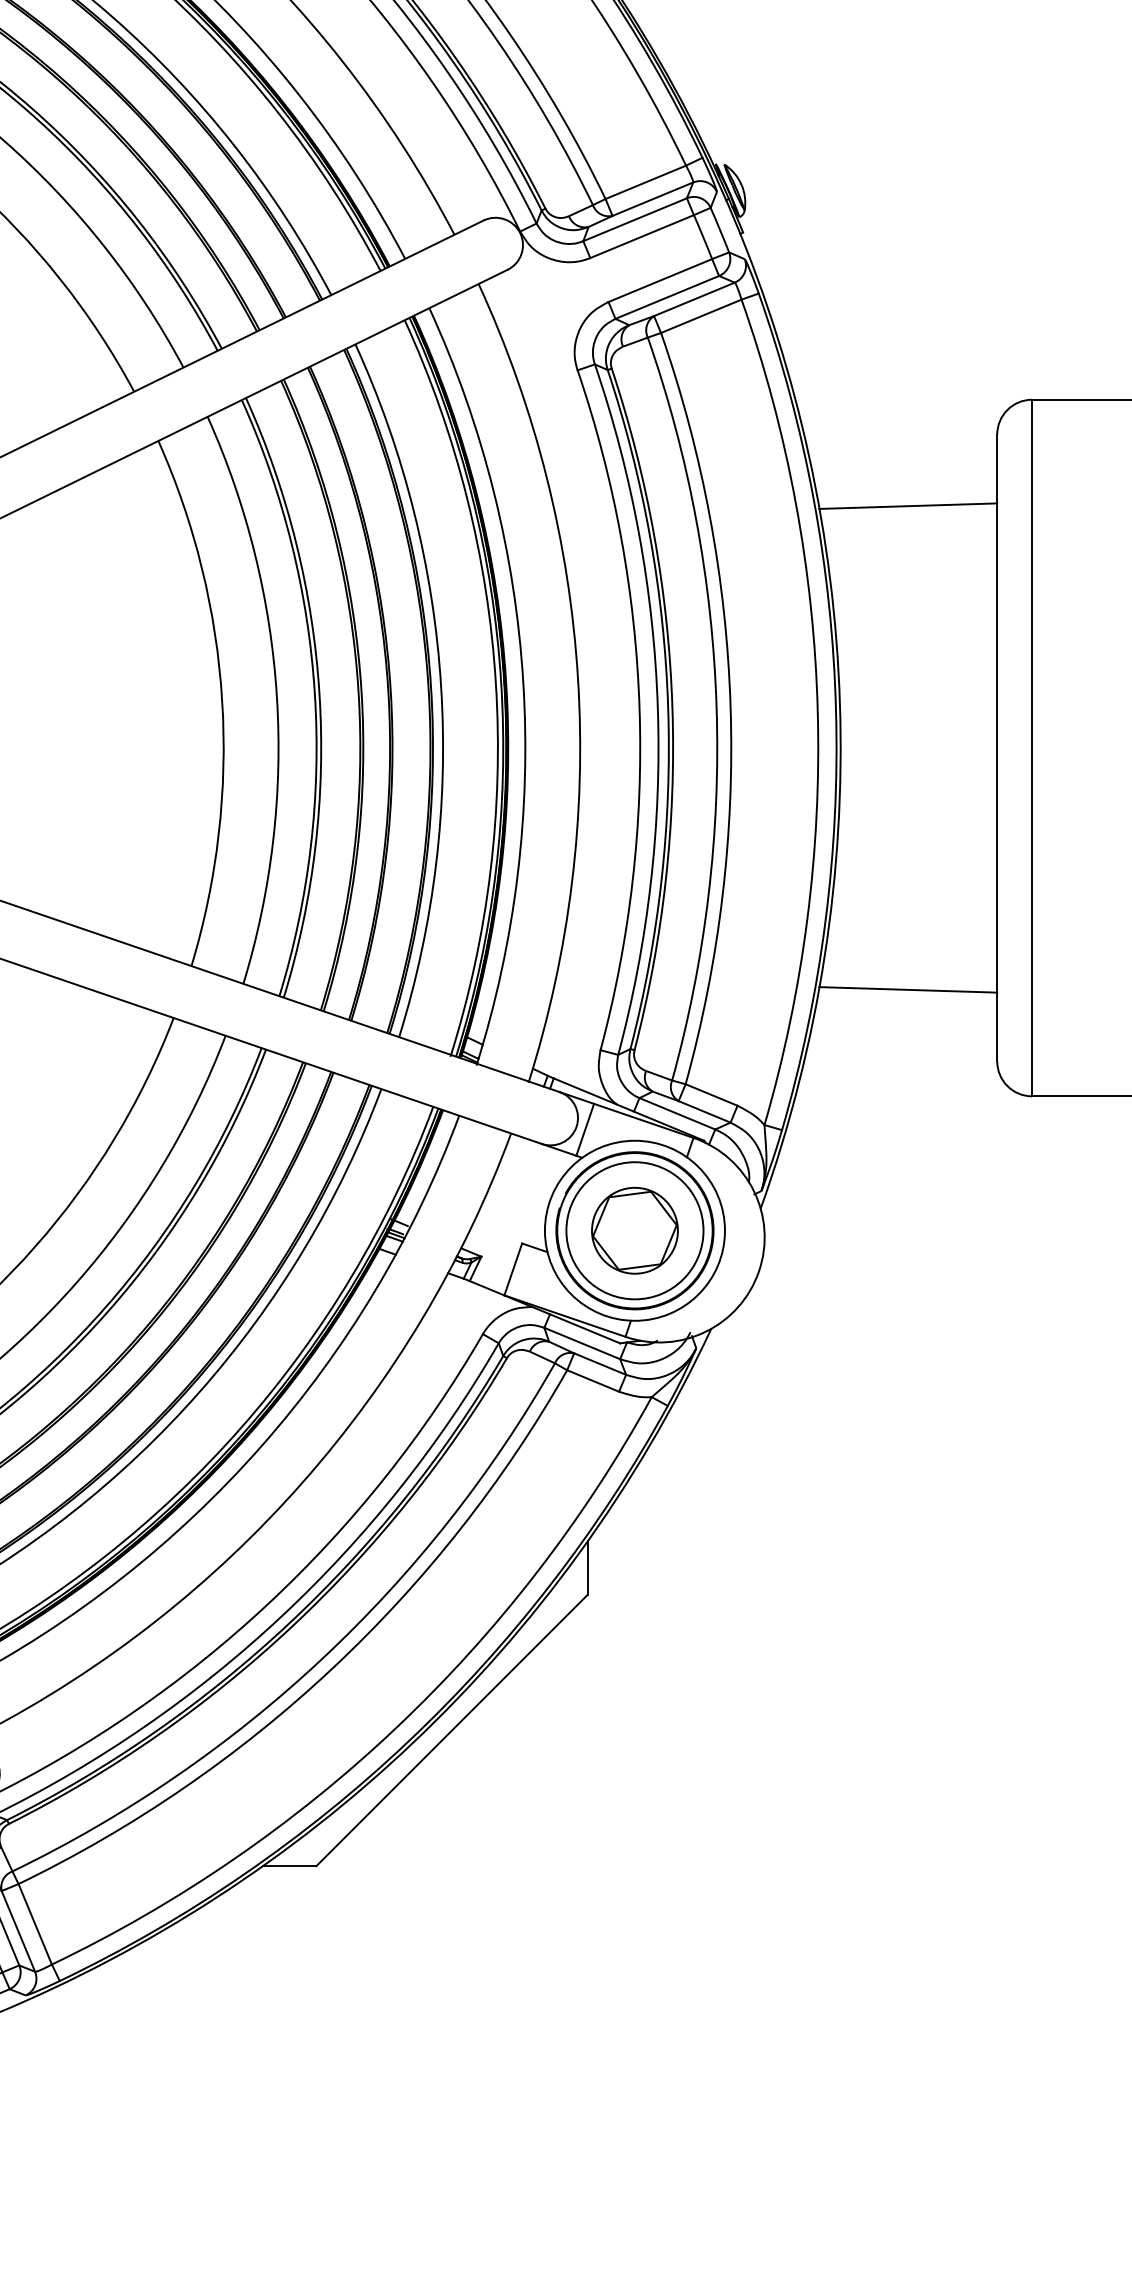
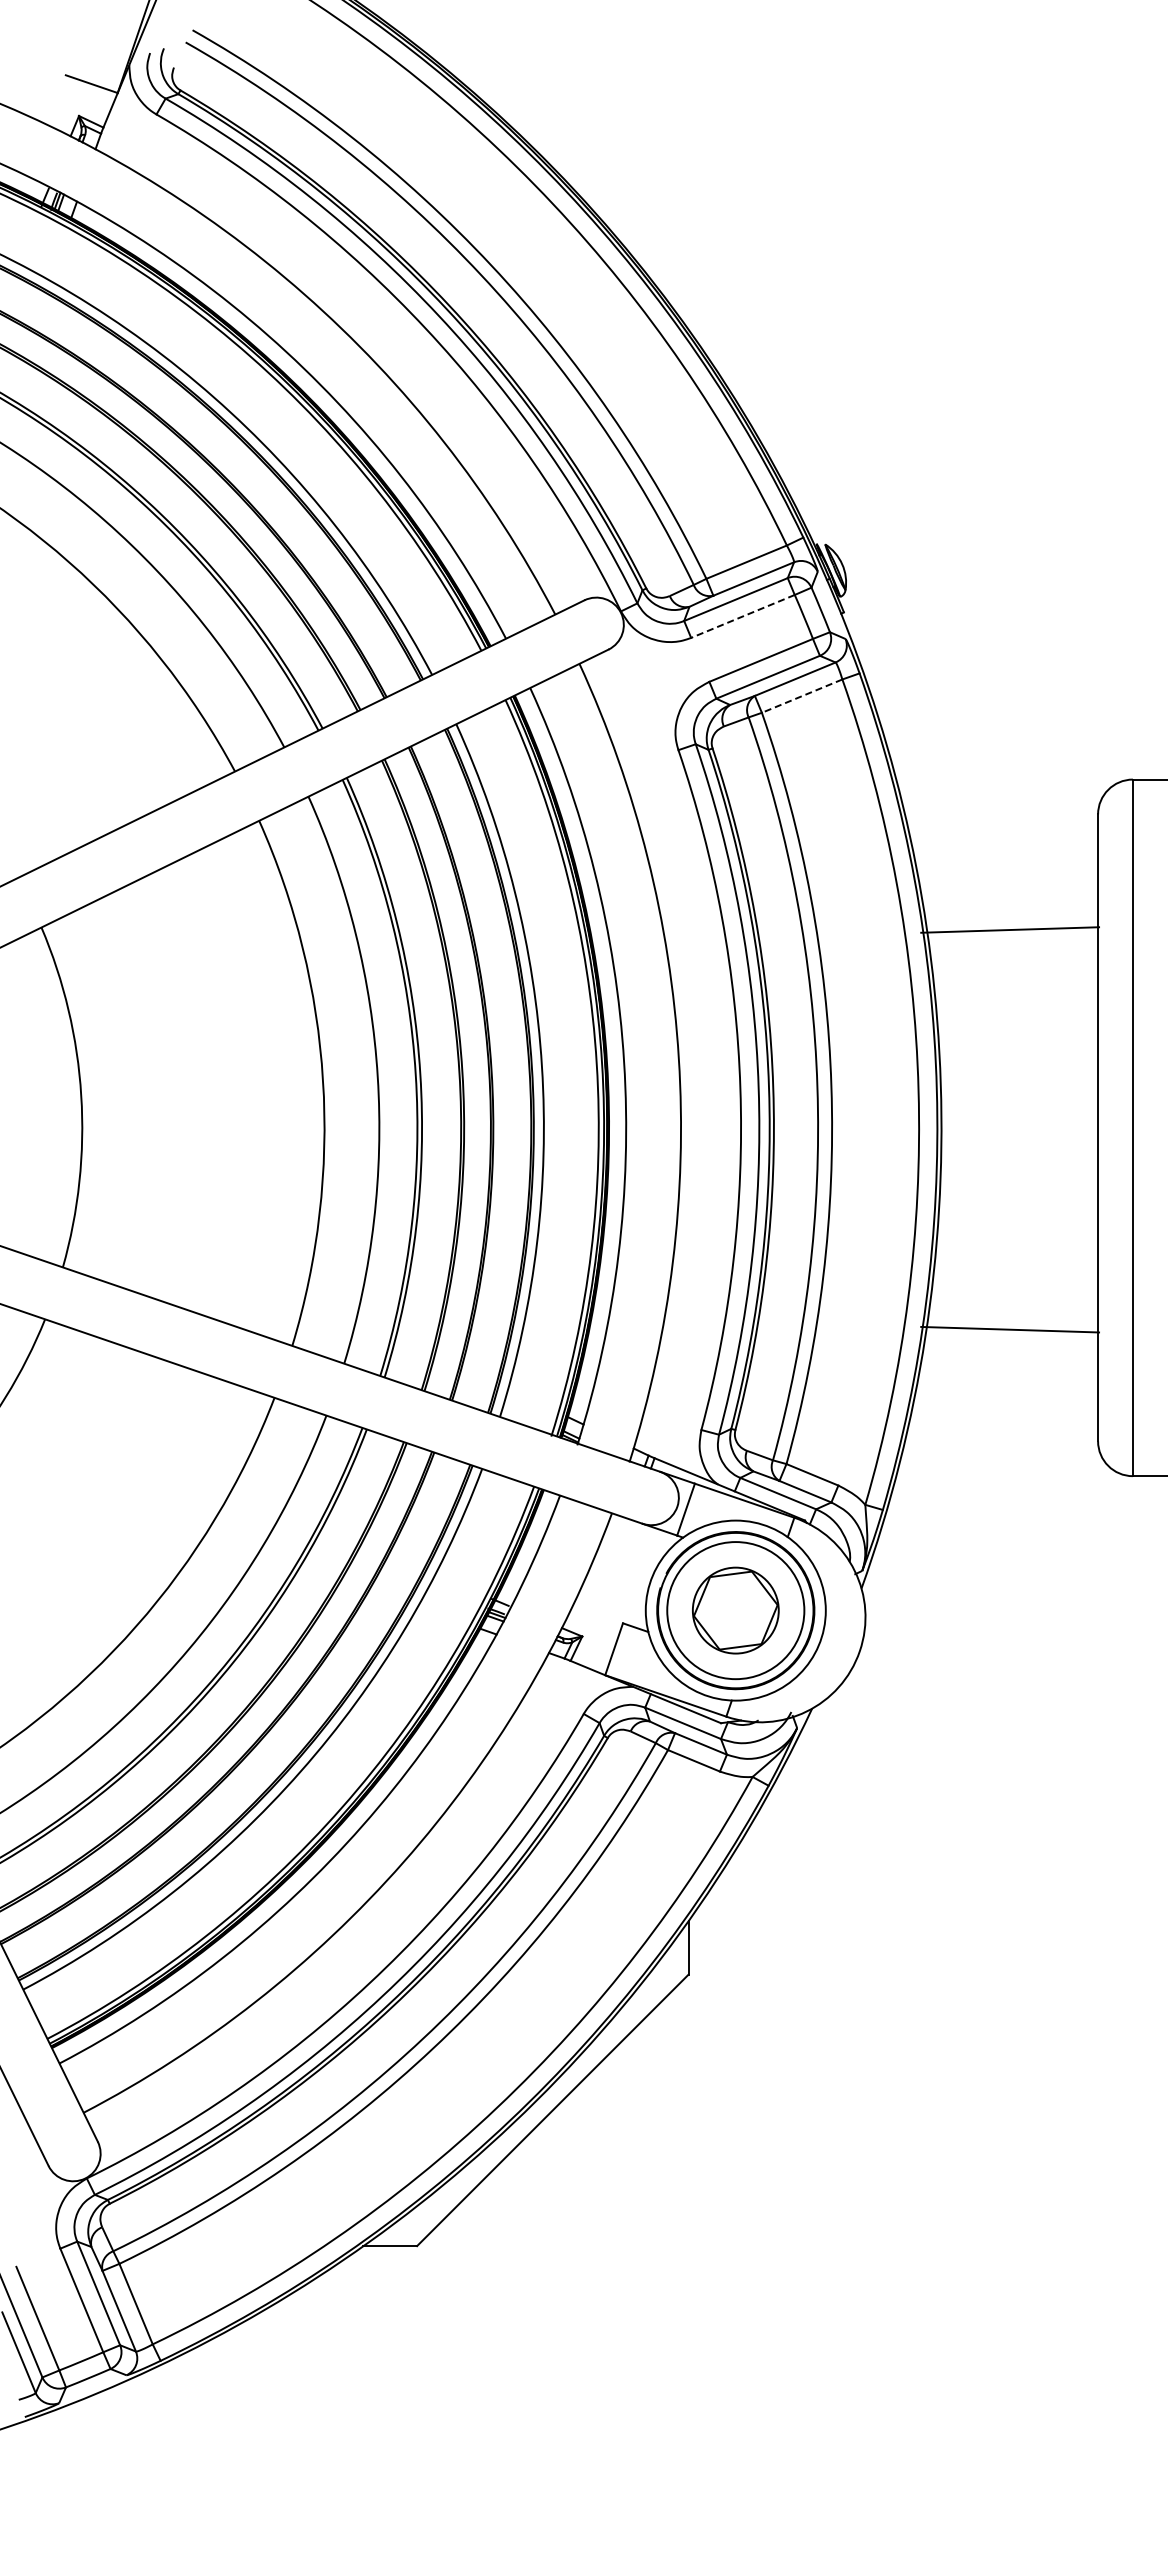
line: (641, 236) -> (742, 616), solid -> dashed
line: (701, 316) -> (802, 696), solid -> dashed
line: (908, 505) -> (1010, 929), moved
line: (908, 989) -> (1010, 1329), moved

